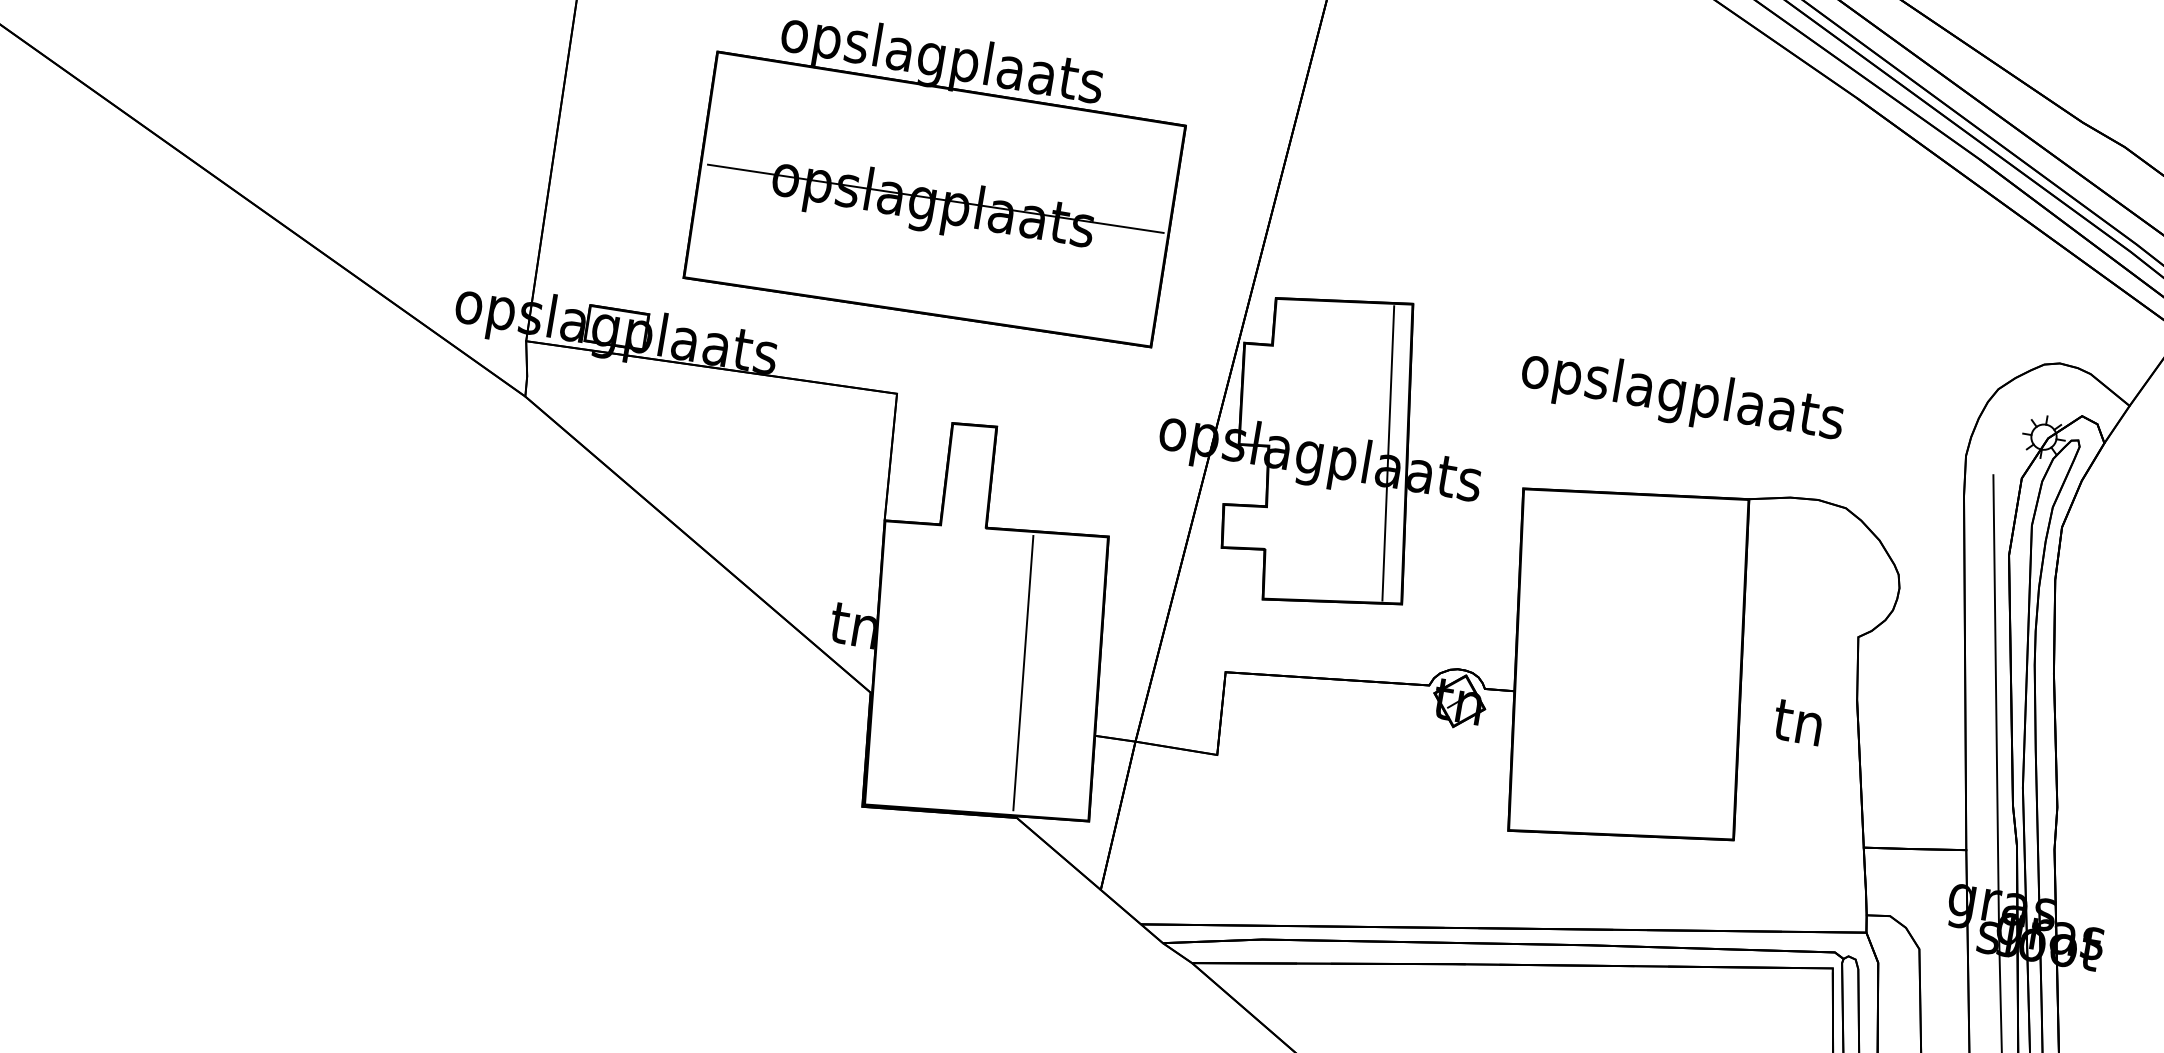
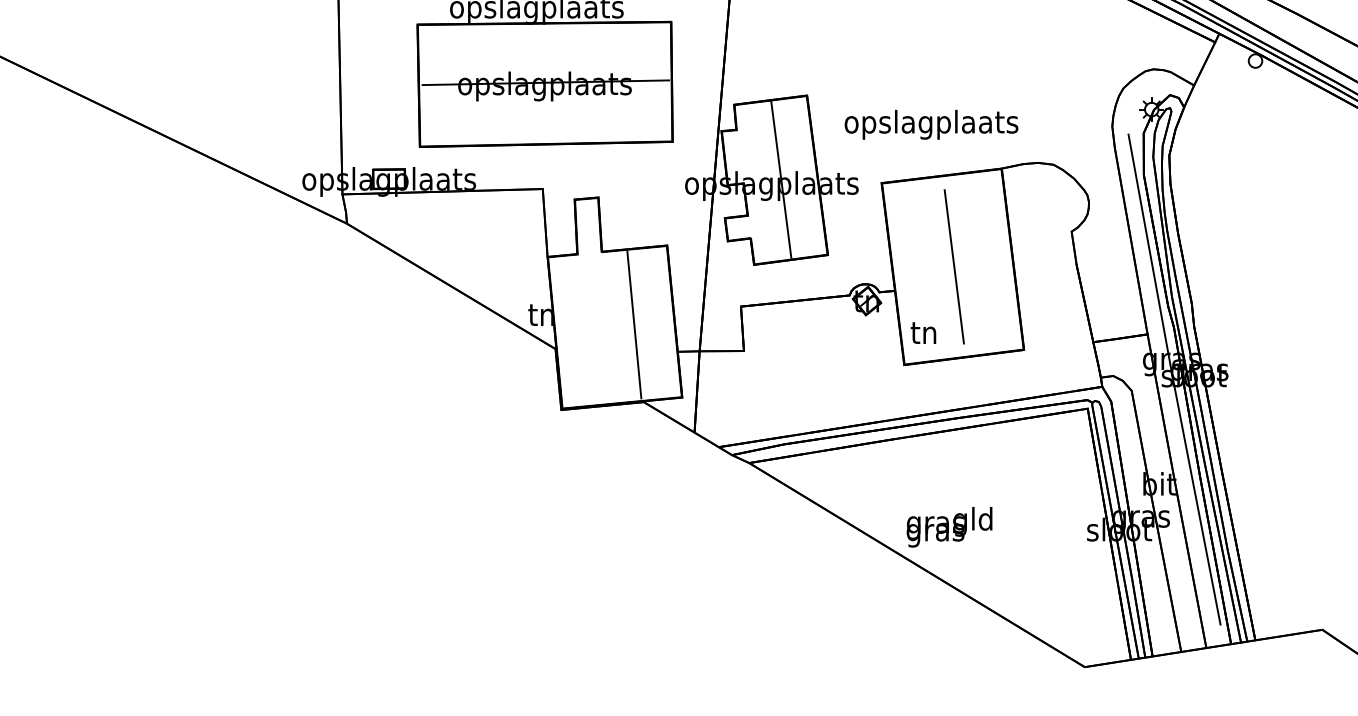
text: (1682, 396) -> (931, 124), moved
line: (1388, 453) -> (781, 179), moved
line: (1629, 664) -> (953, 266), added
text: (1798, 721) -> (923, 332), moved

